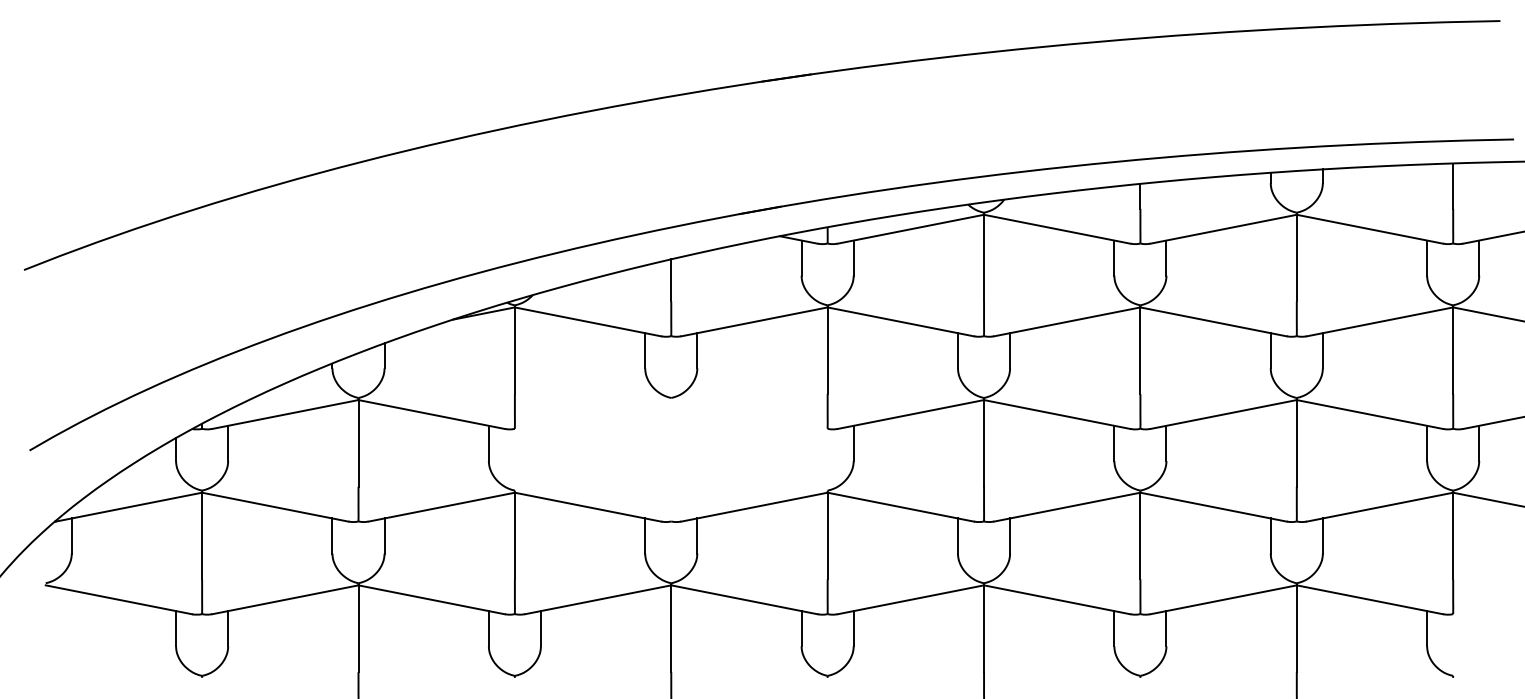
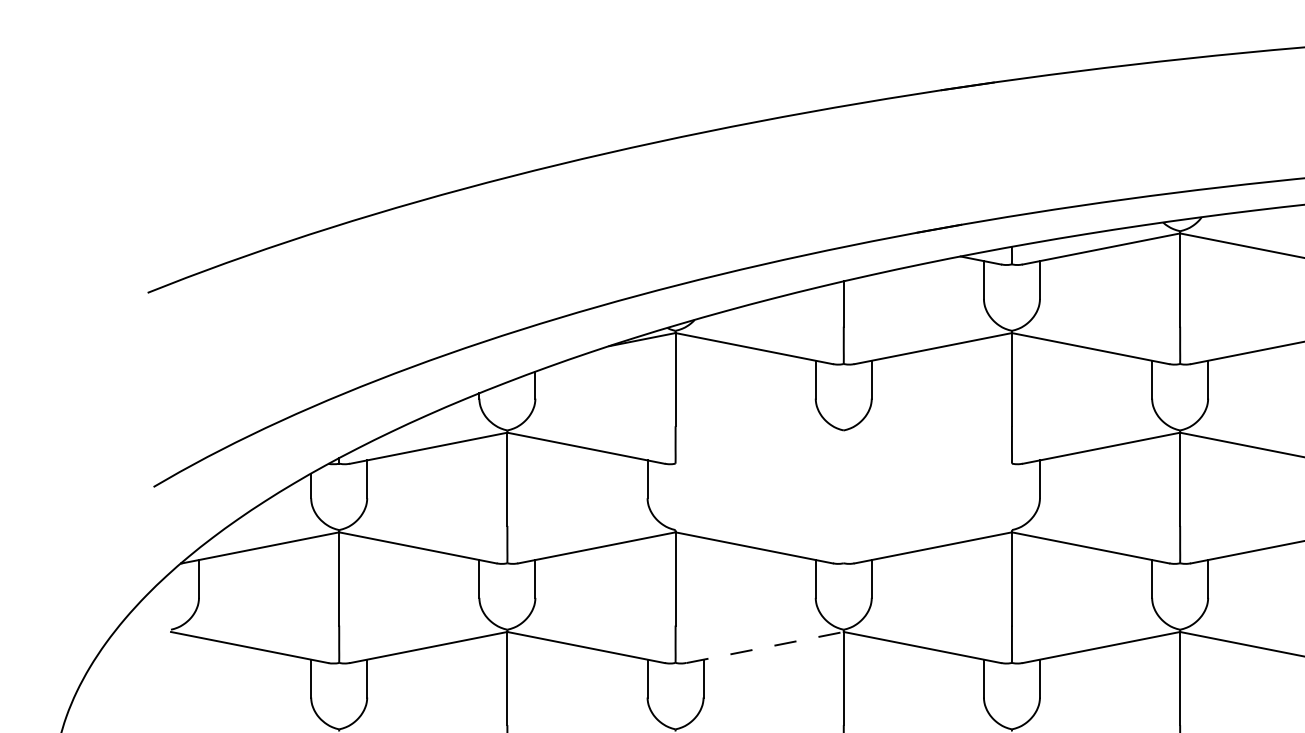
line: (598, 599) -> (765, 647), solid -> dashed

